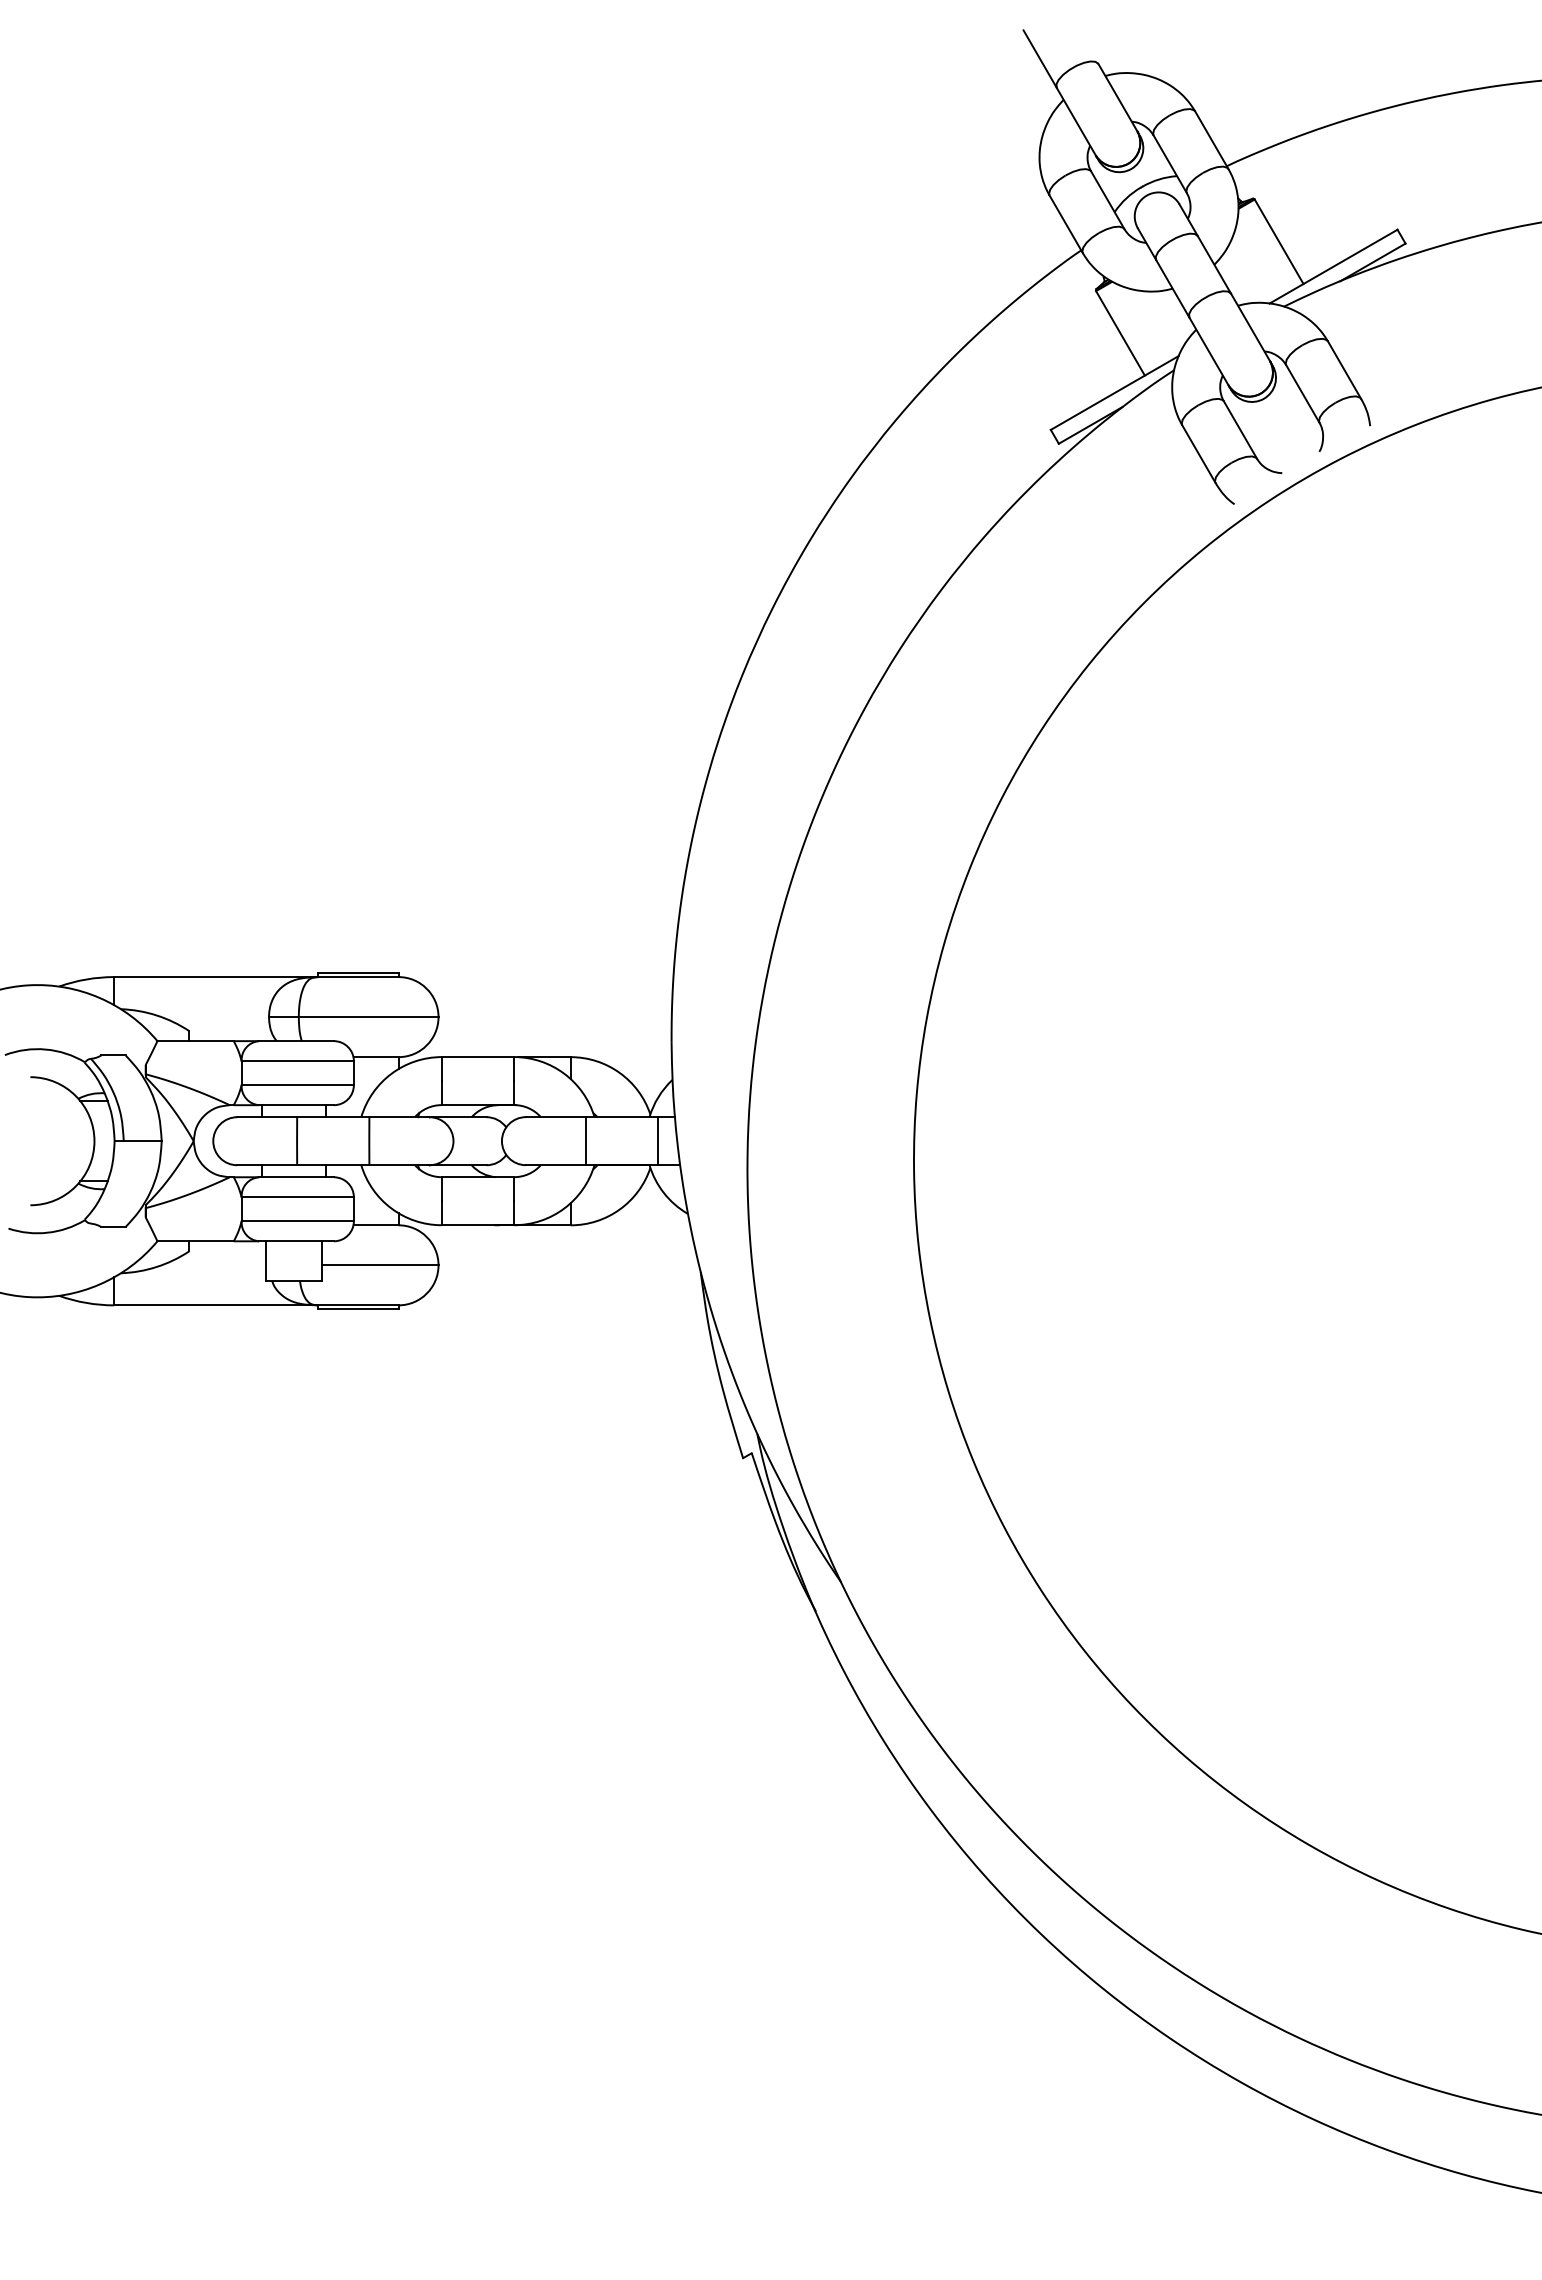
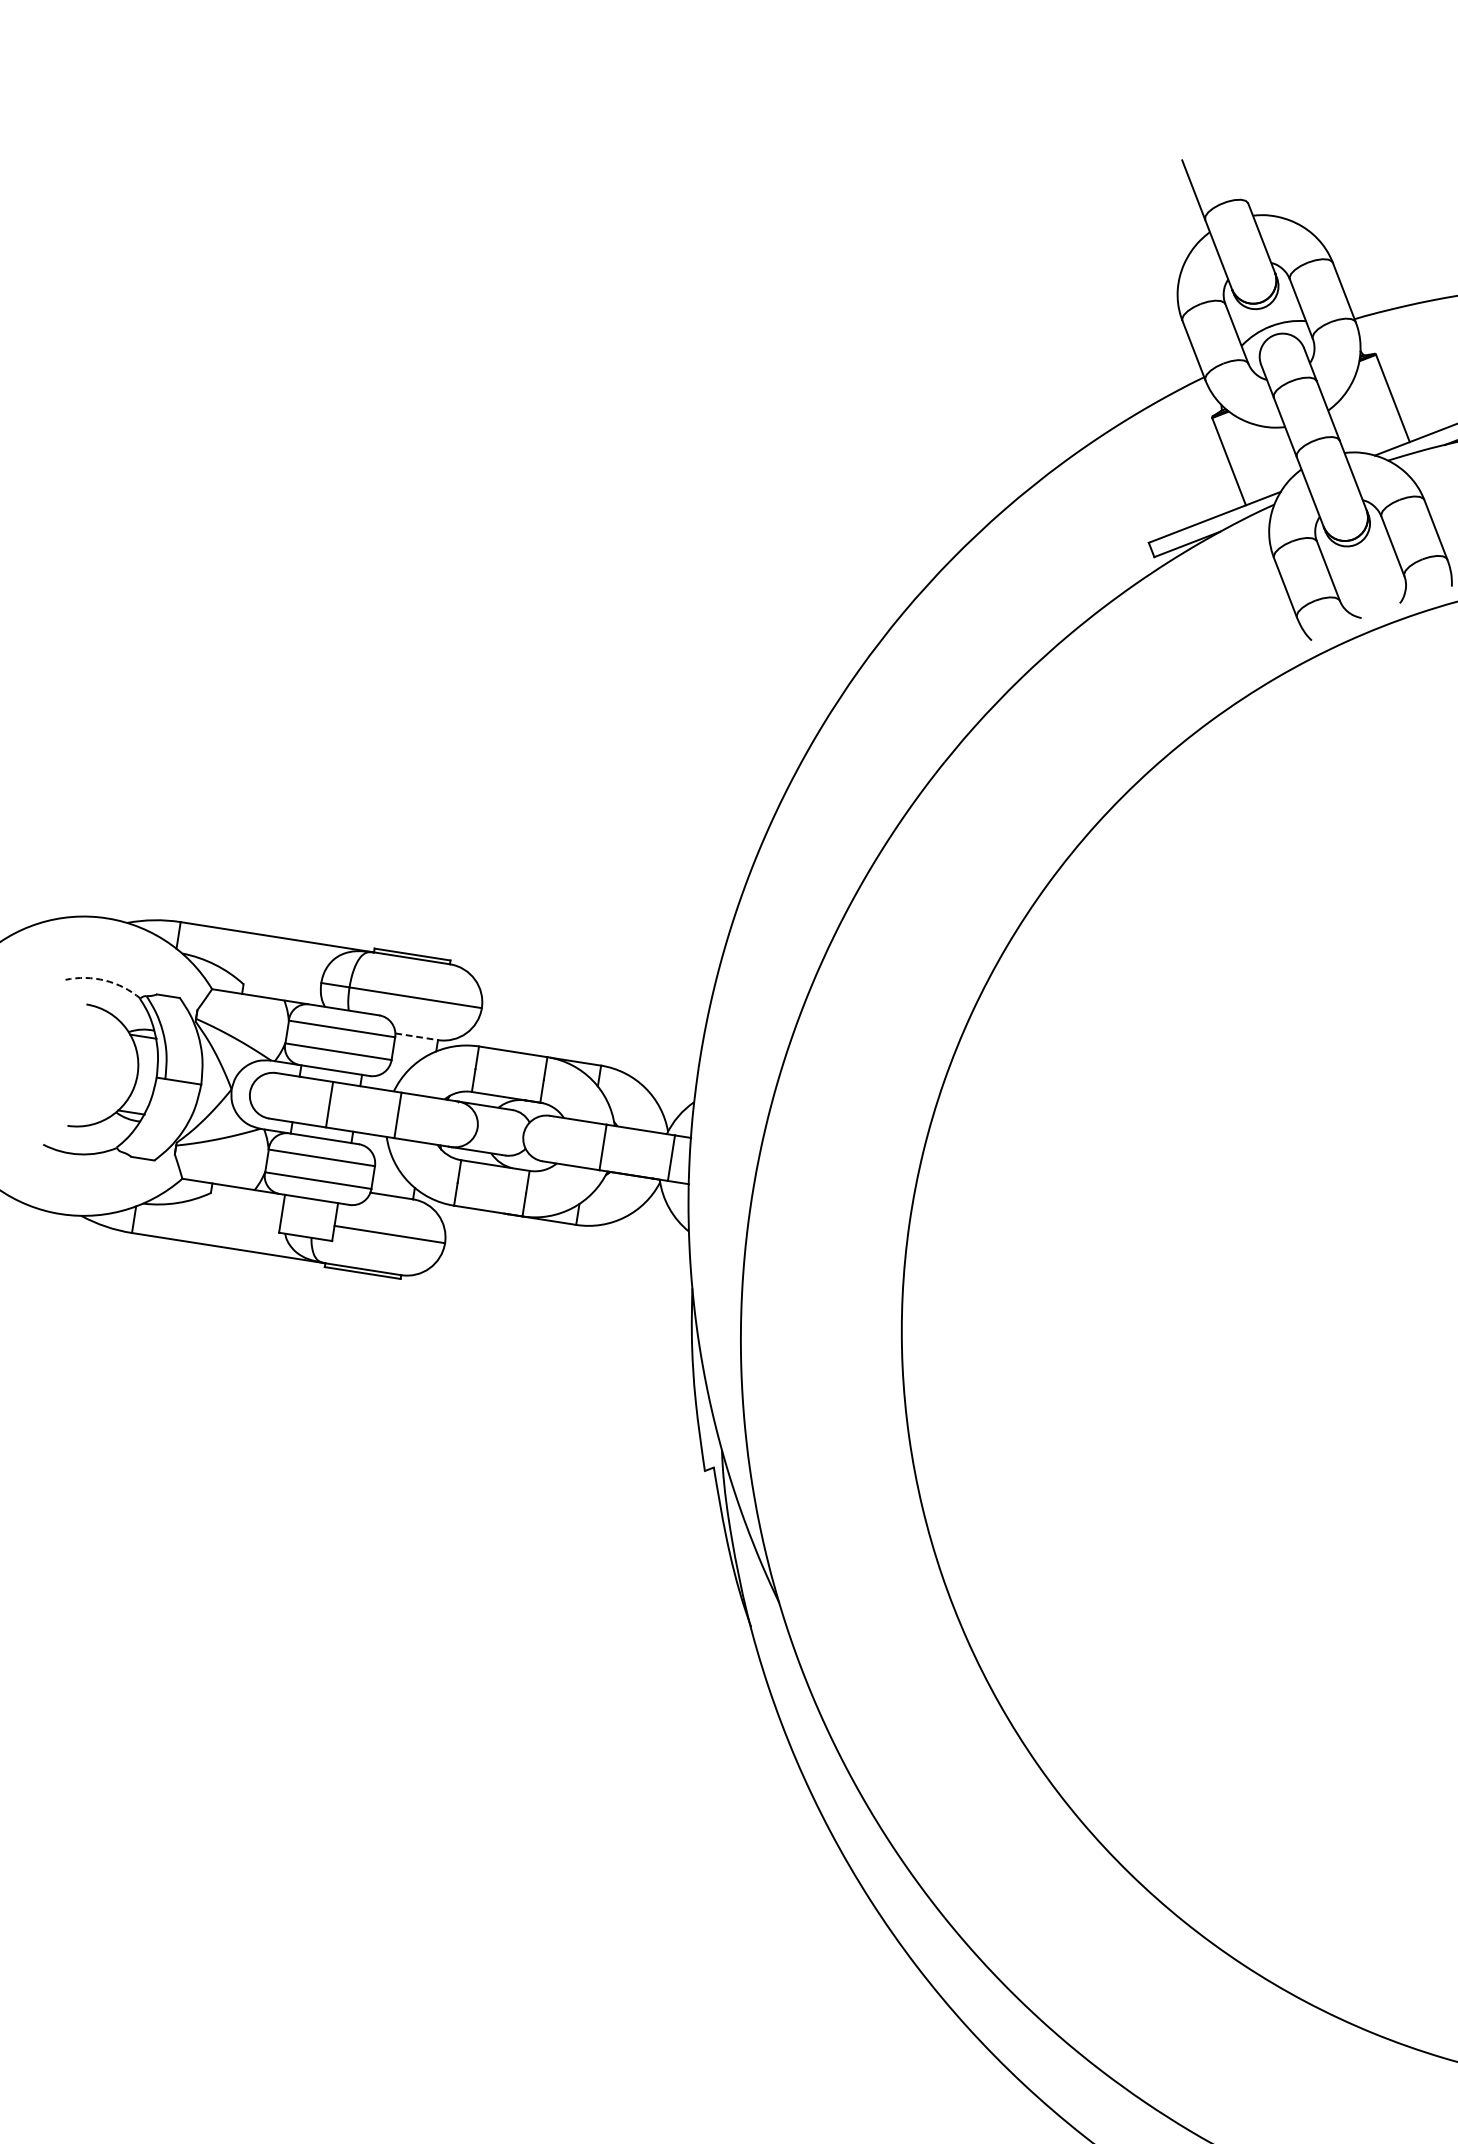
arc: (45, 1049) -> (104, 980), solid -> dashed
line: (376, 1057) -> (417, 1037), solid -> dashed

